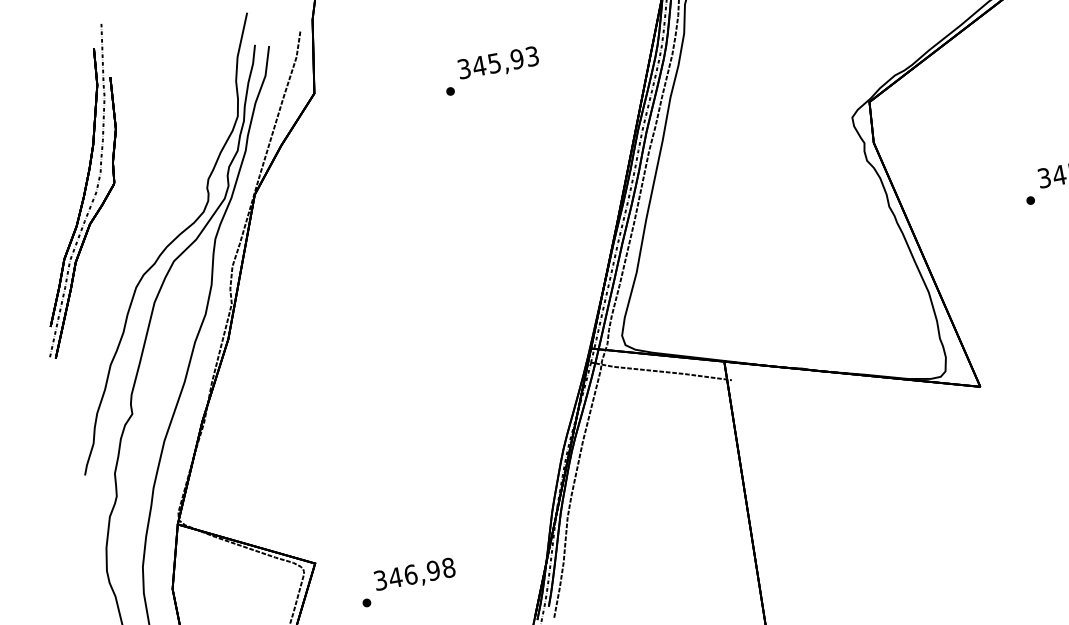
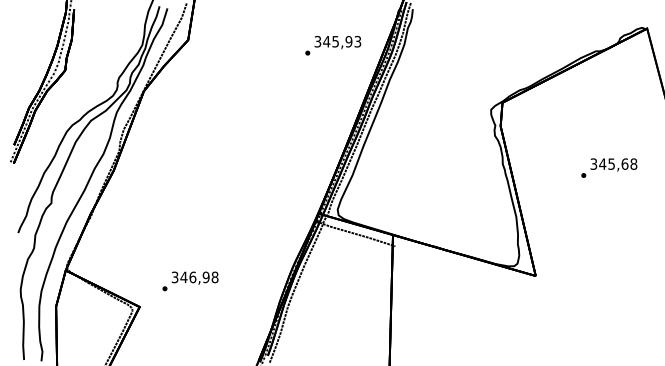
text: (492, 70) -> (333, 45), moved
text: (408, 582) -> (190, 281), moved

